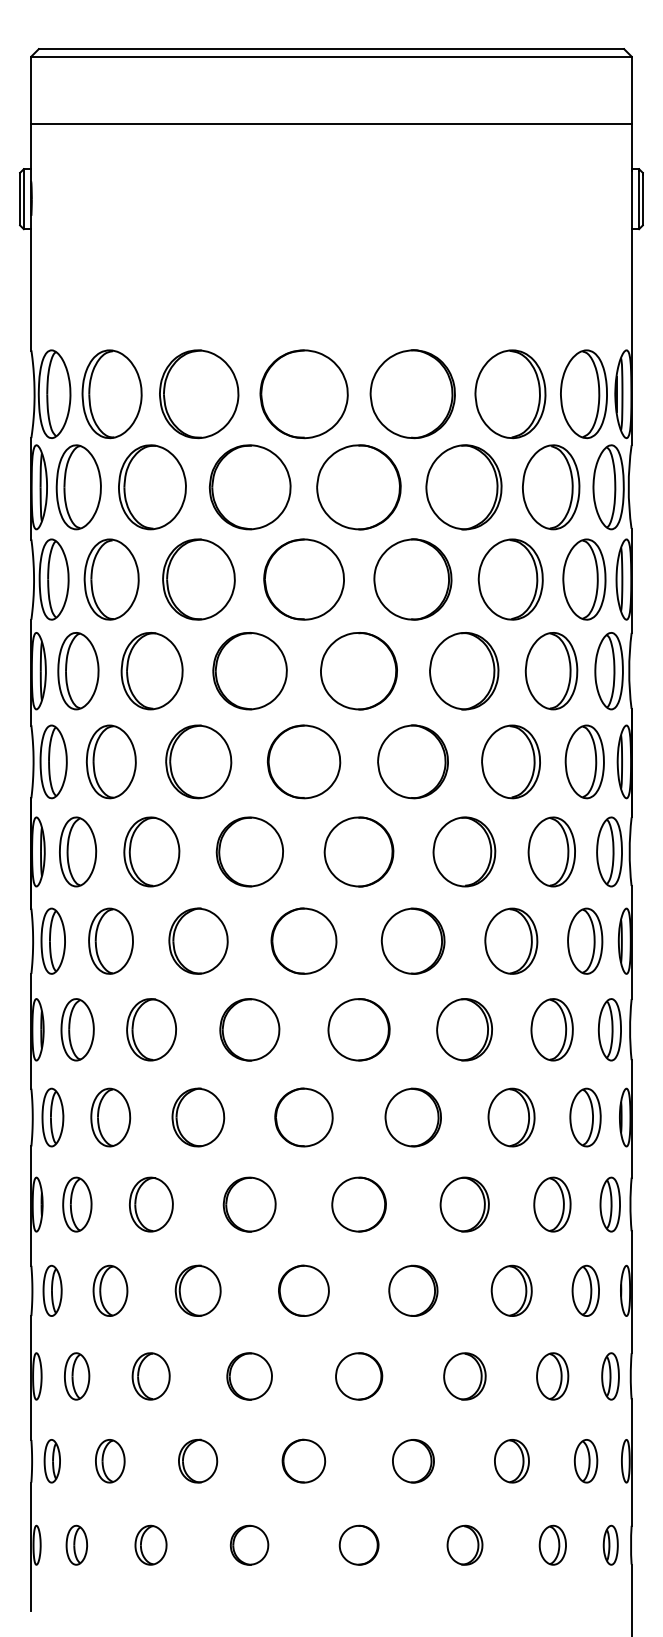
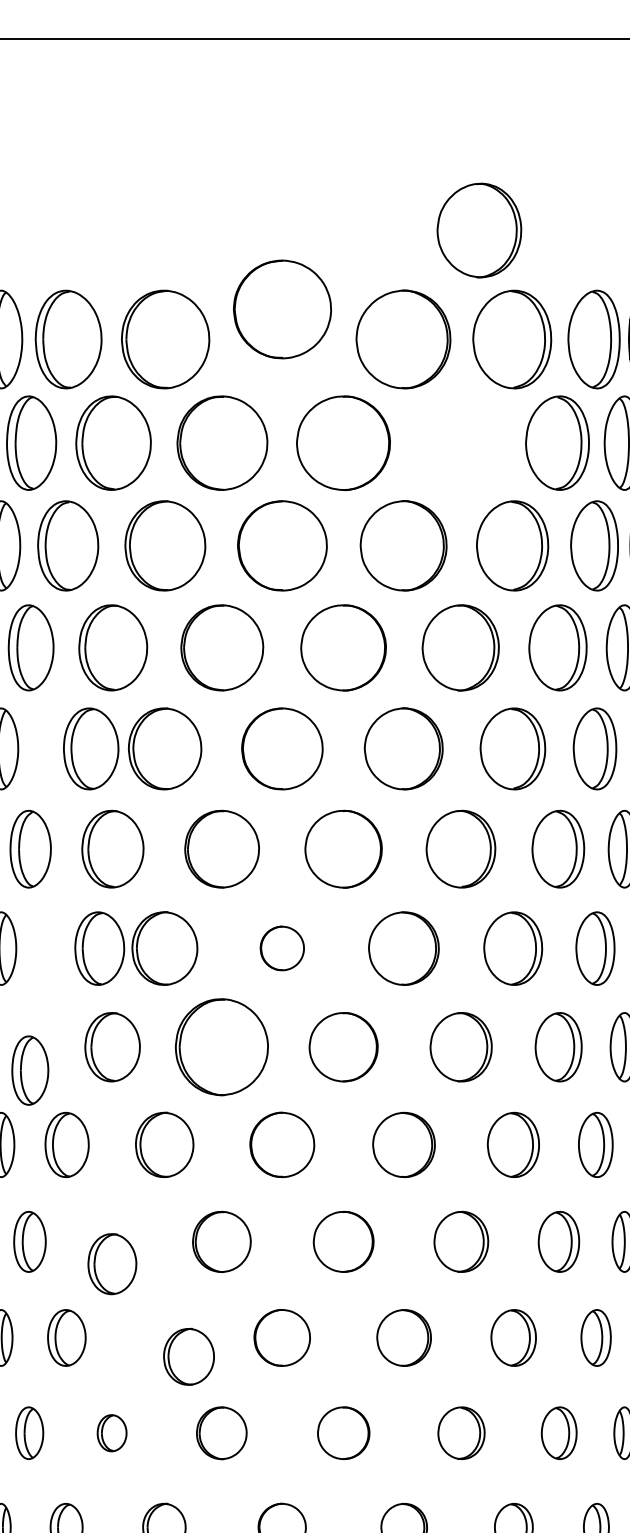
part: (303, 394) -> (281, 309), moved
part: (463, 487) -> (478, 230), moved
part: (110, 761) -> (90, 748), moved
part: (110, 940) -> (99, 947), moved
part: (303, 940) -> (281, 947), size x0.6
part: (77, 1029) -> (30, 1070), moved
part: (249, 1029) -> (221, 1046), size x1.4
part: (151, 1204) -> (112, 1264), moved
part: (197, 1290) -> (188, 1356), moved
part: (150, 1376) -> (111, 1433), size x0.7

